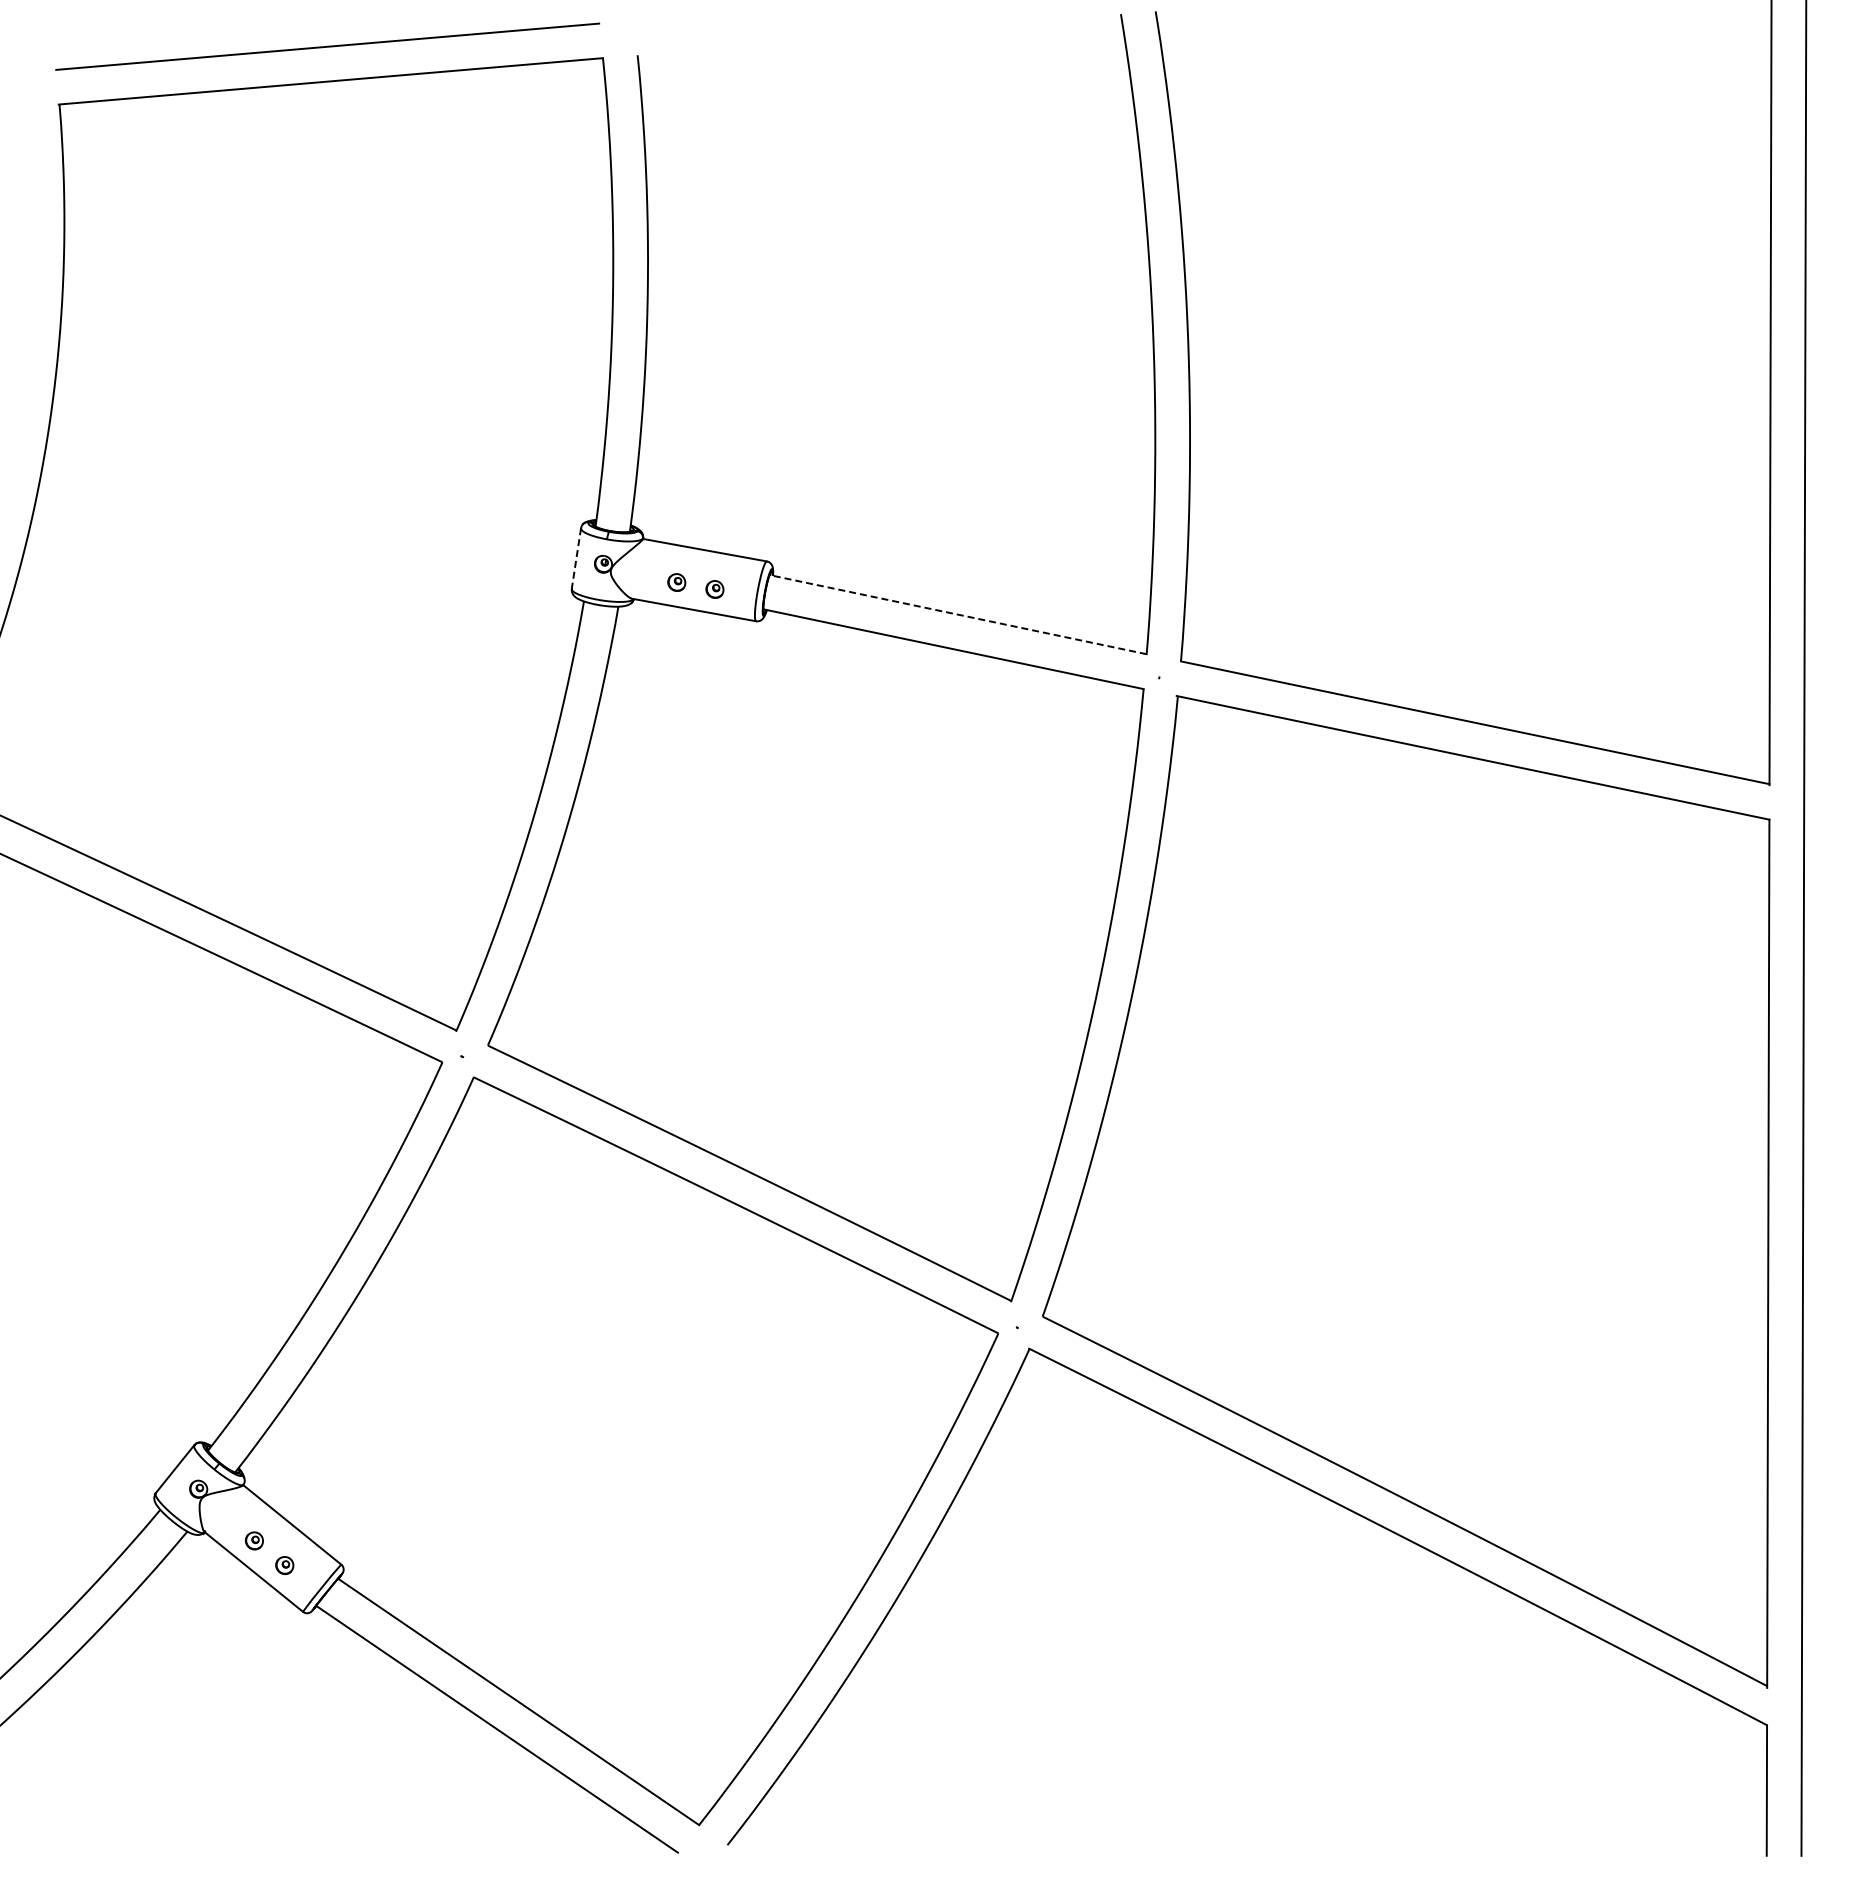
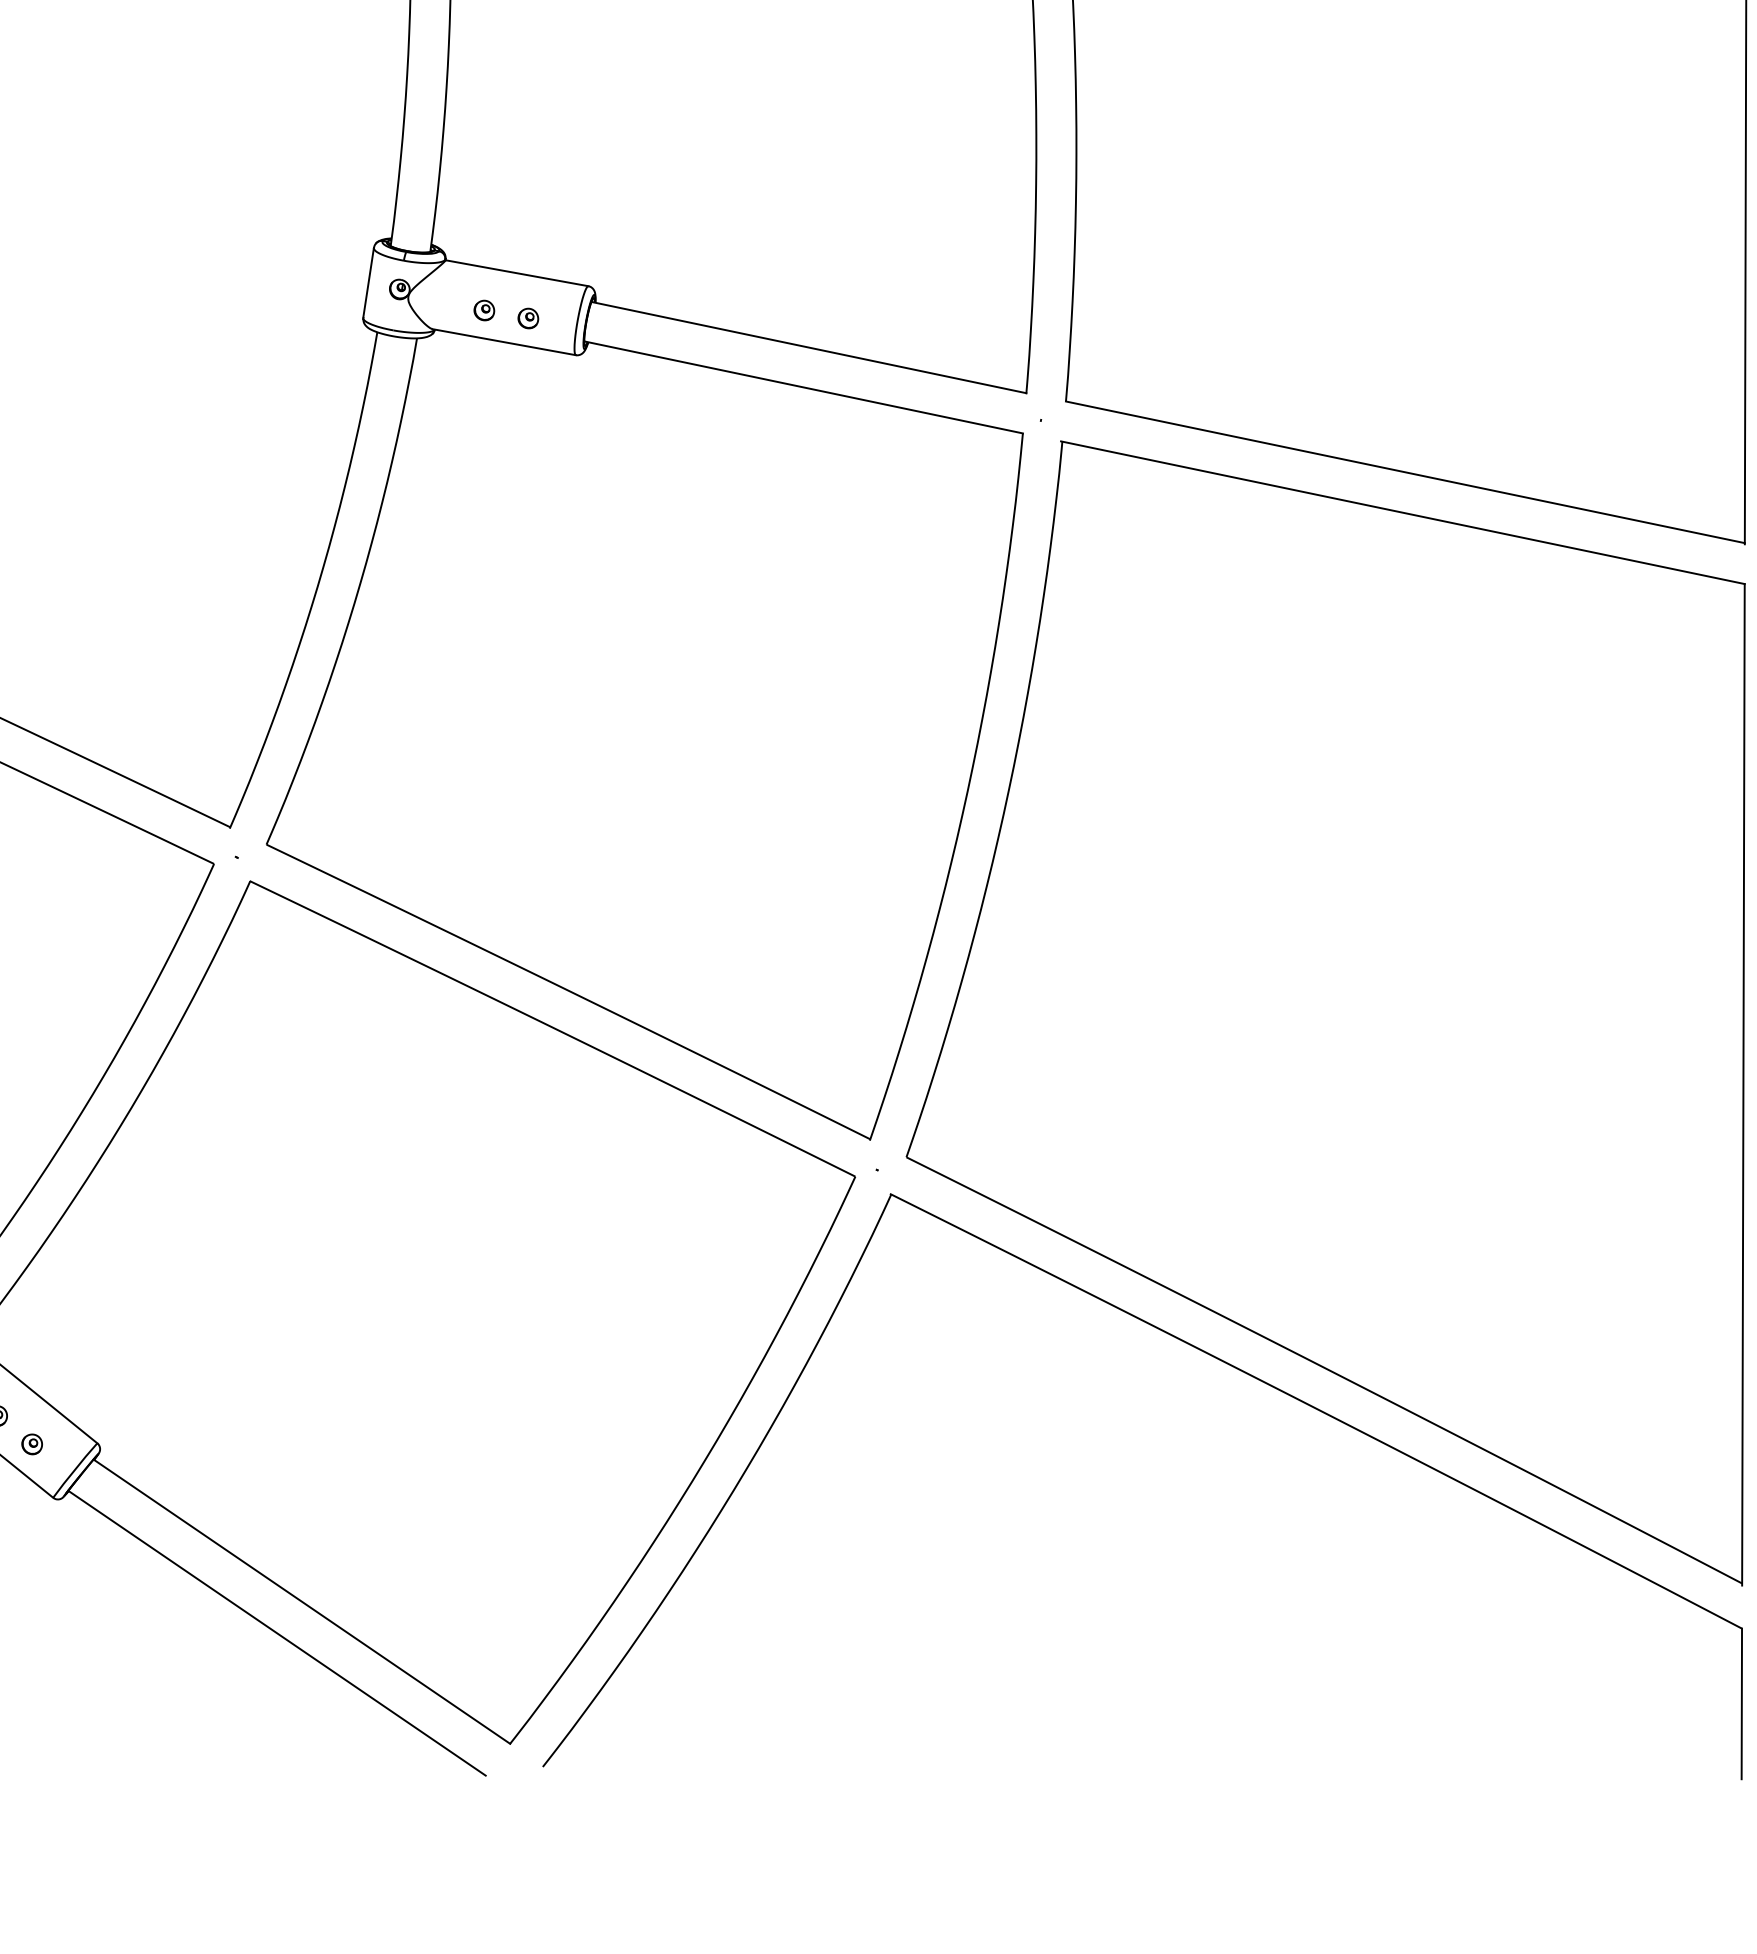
line: (576, 558) -> (368, 282), dashed -> solid
line: (958, 614) -> (809, 347), dashed -> solid

